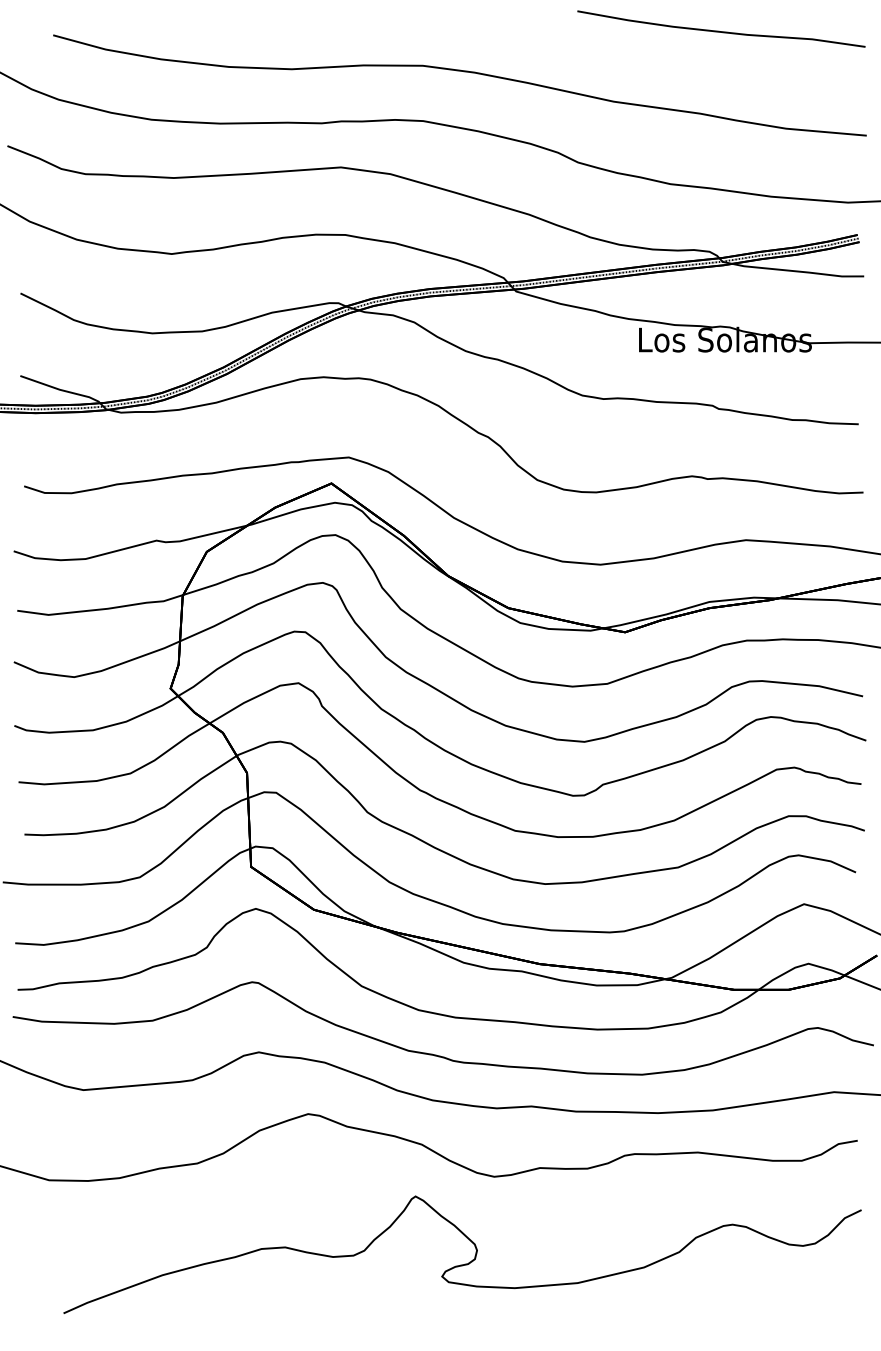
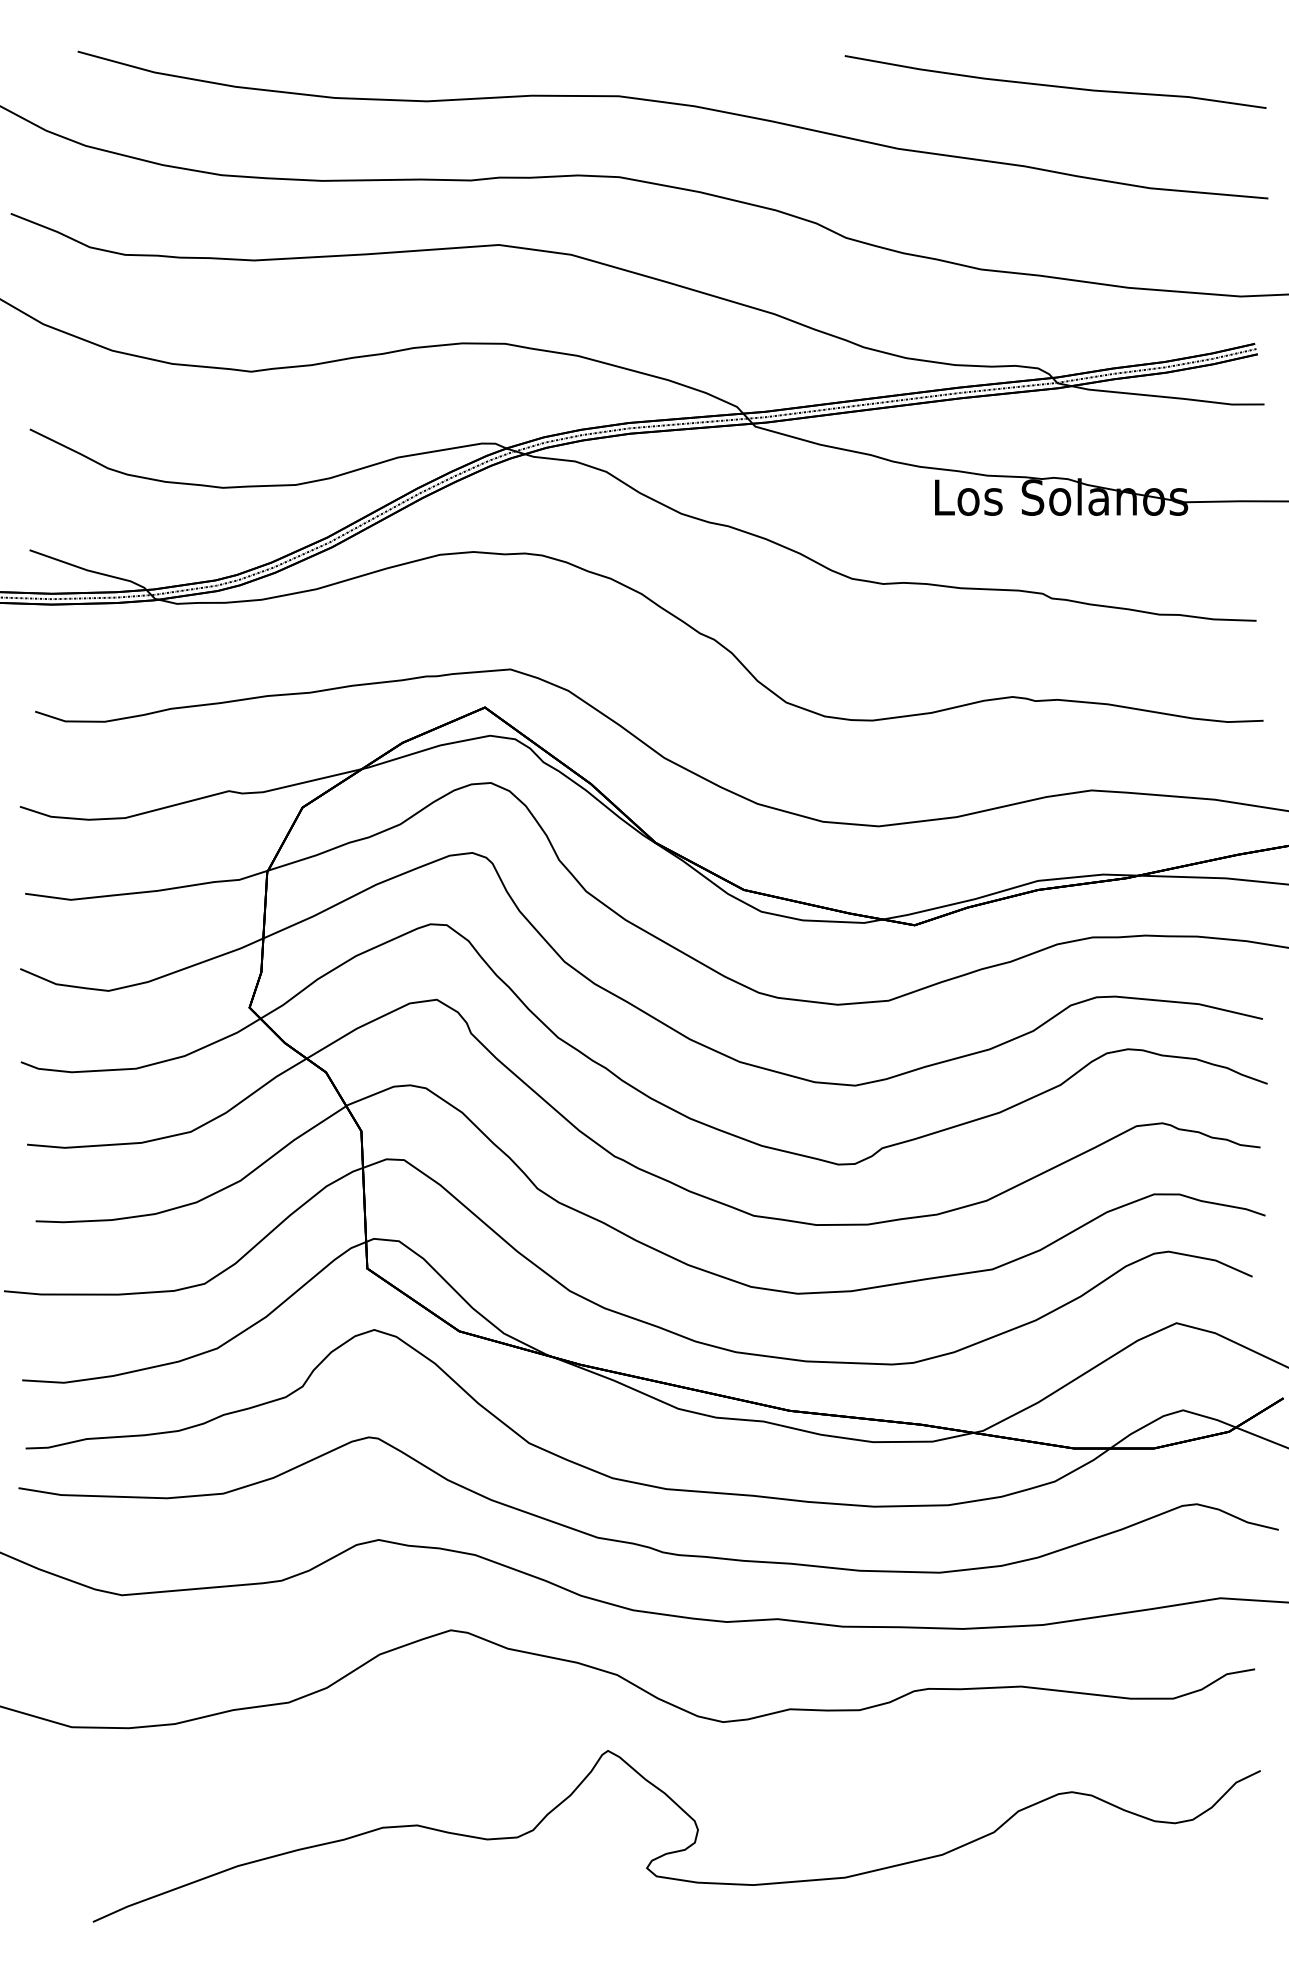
part: (721, 28) -> (1055, 81), moved

